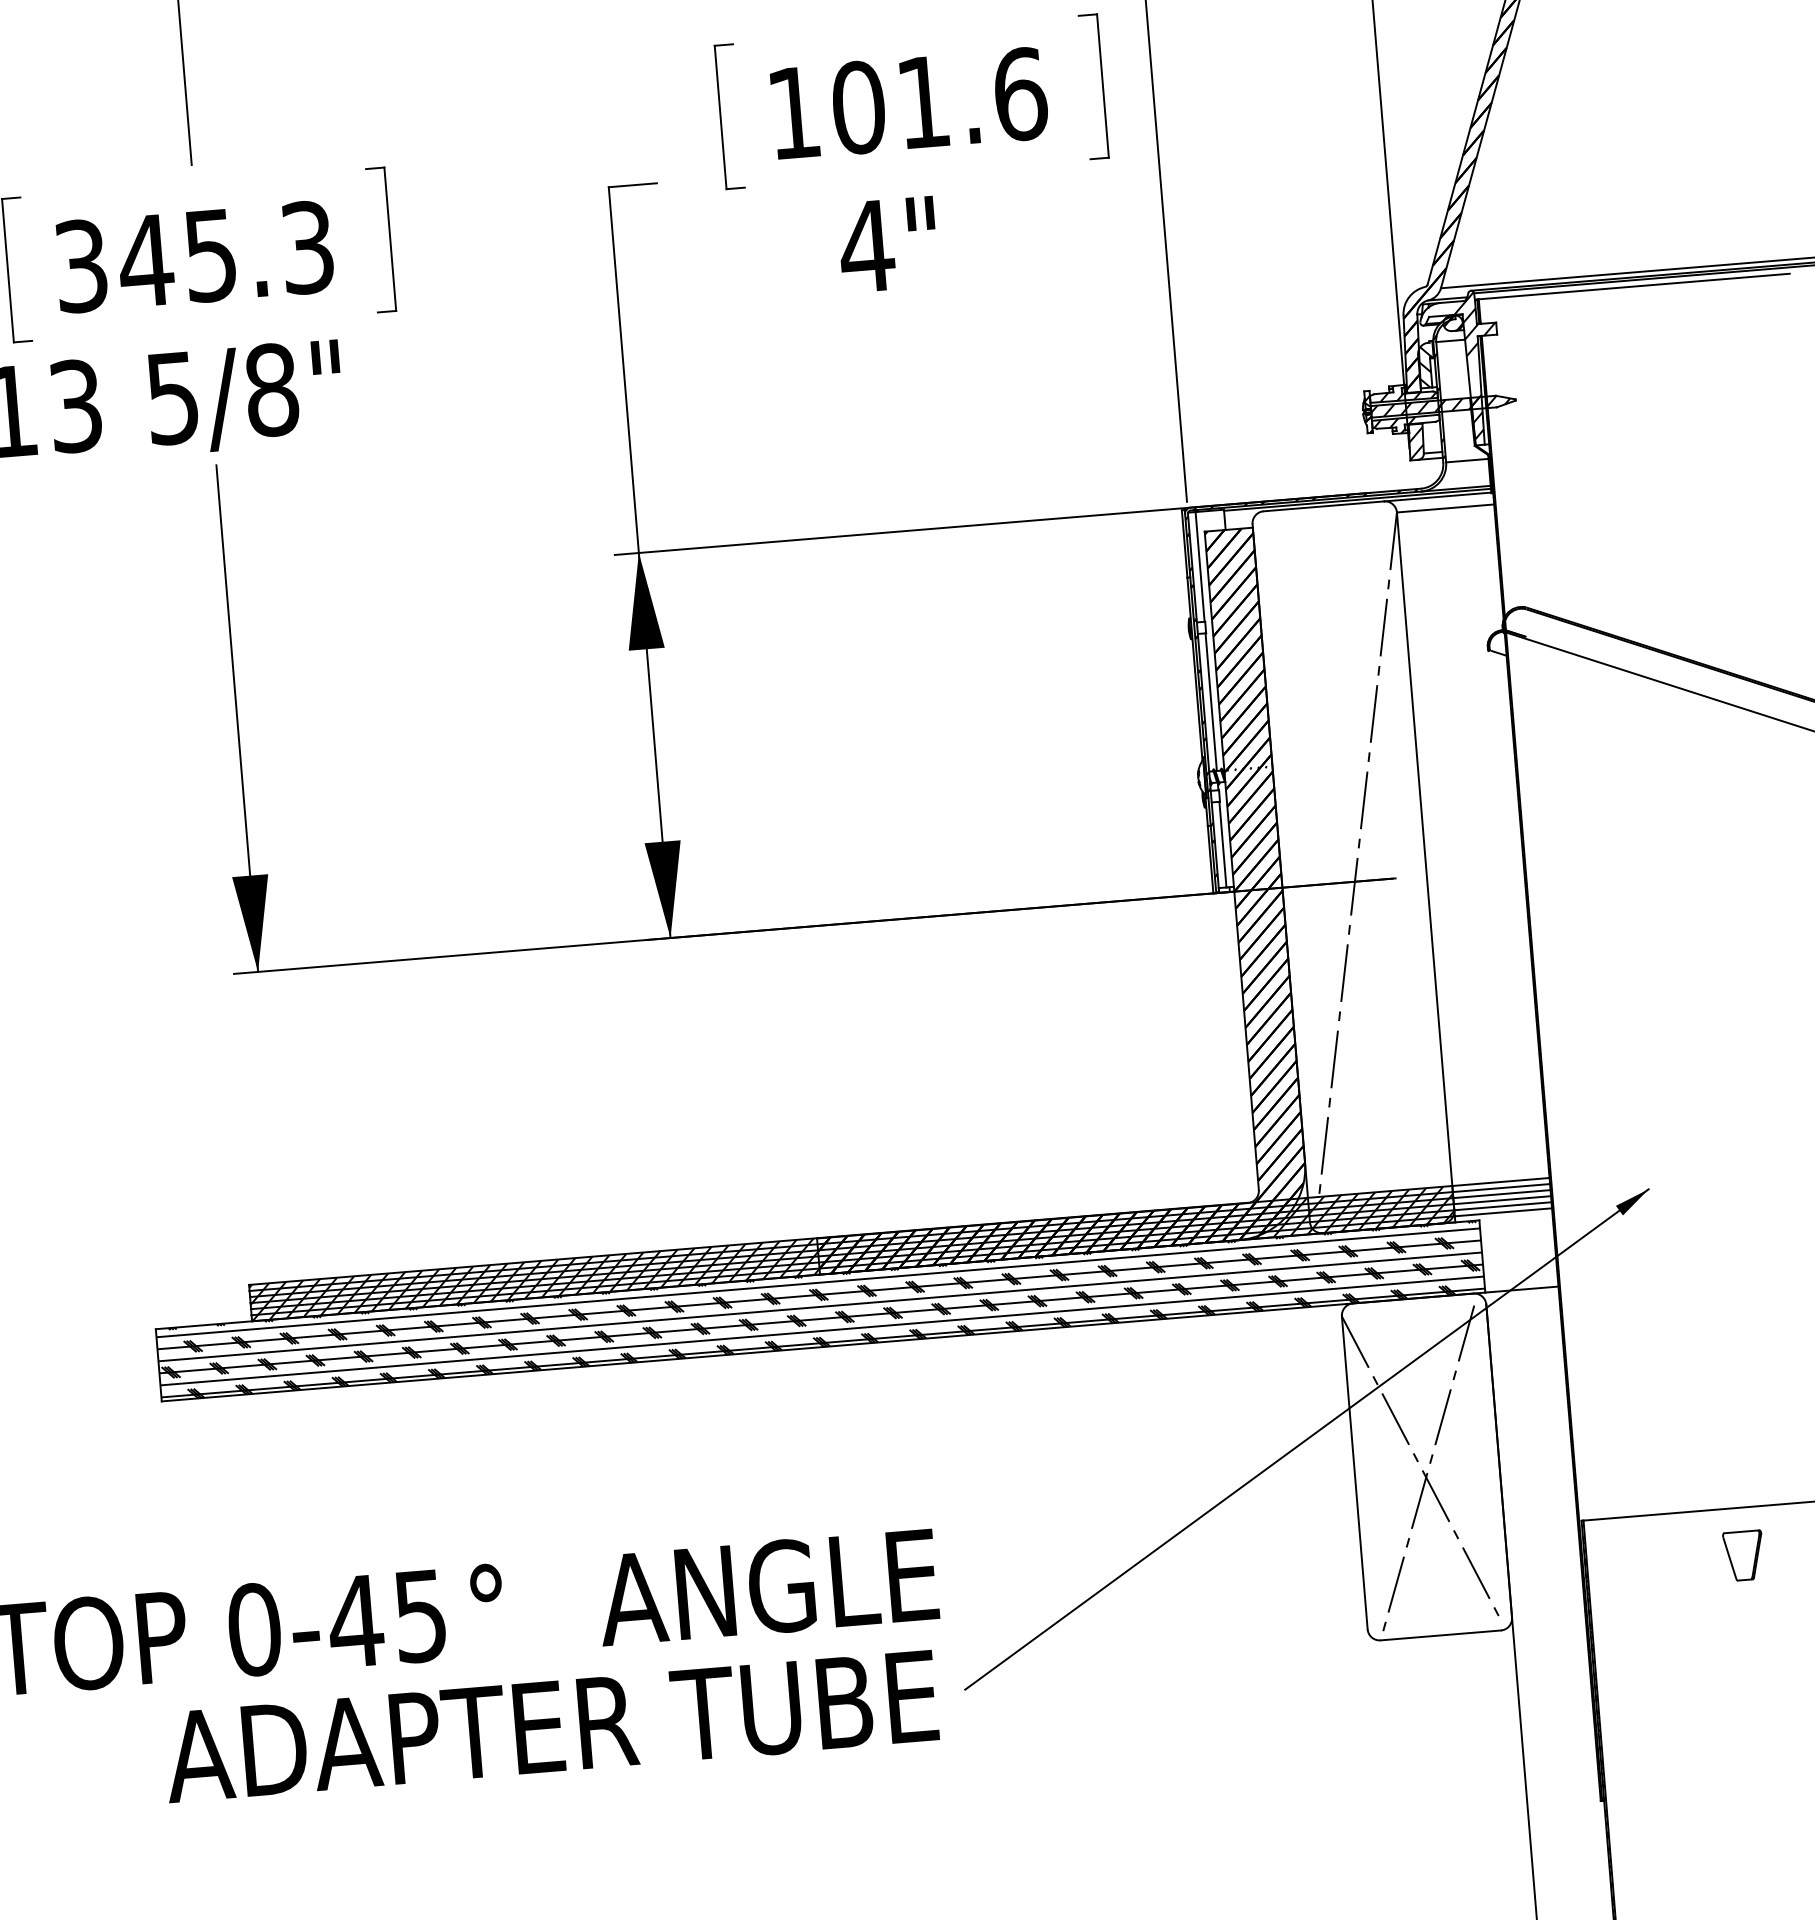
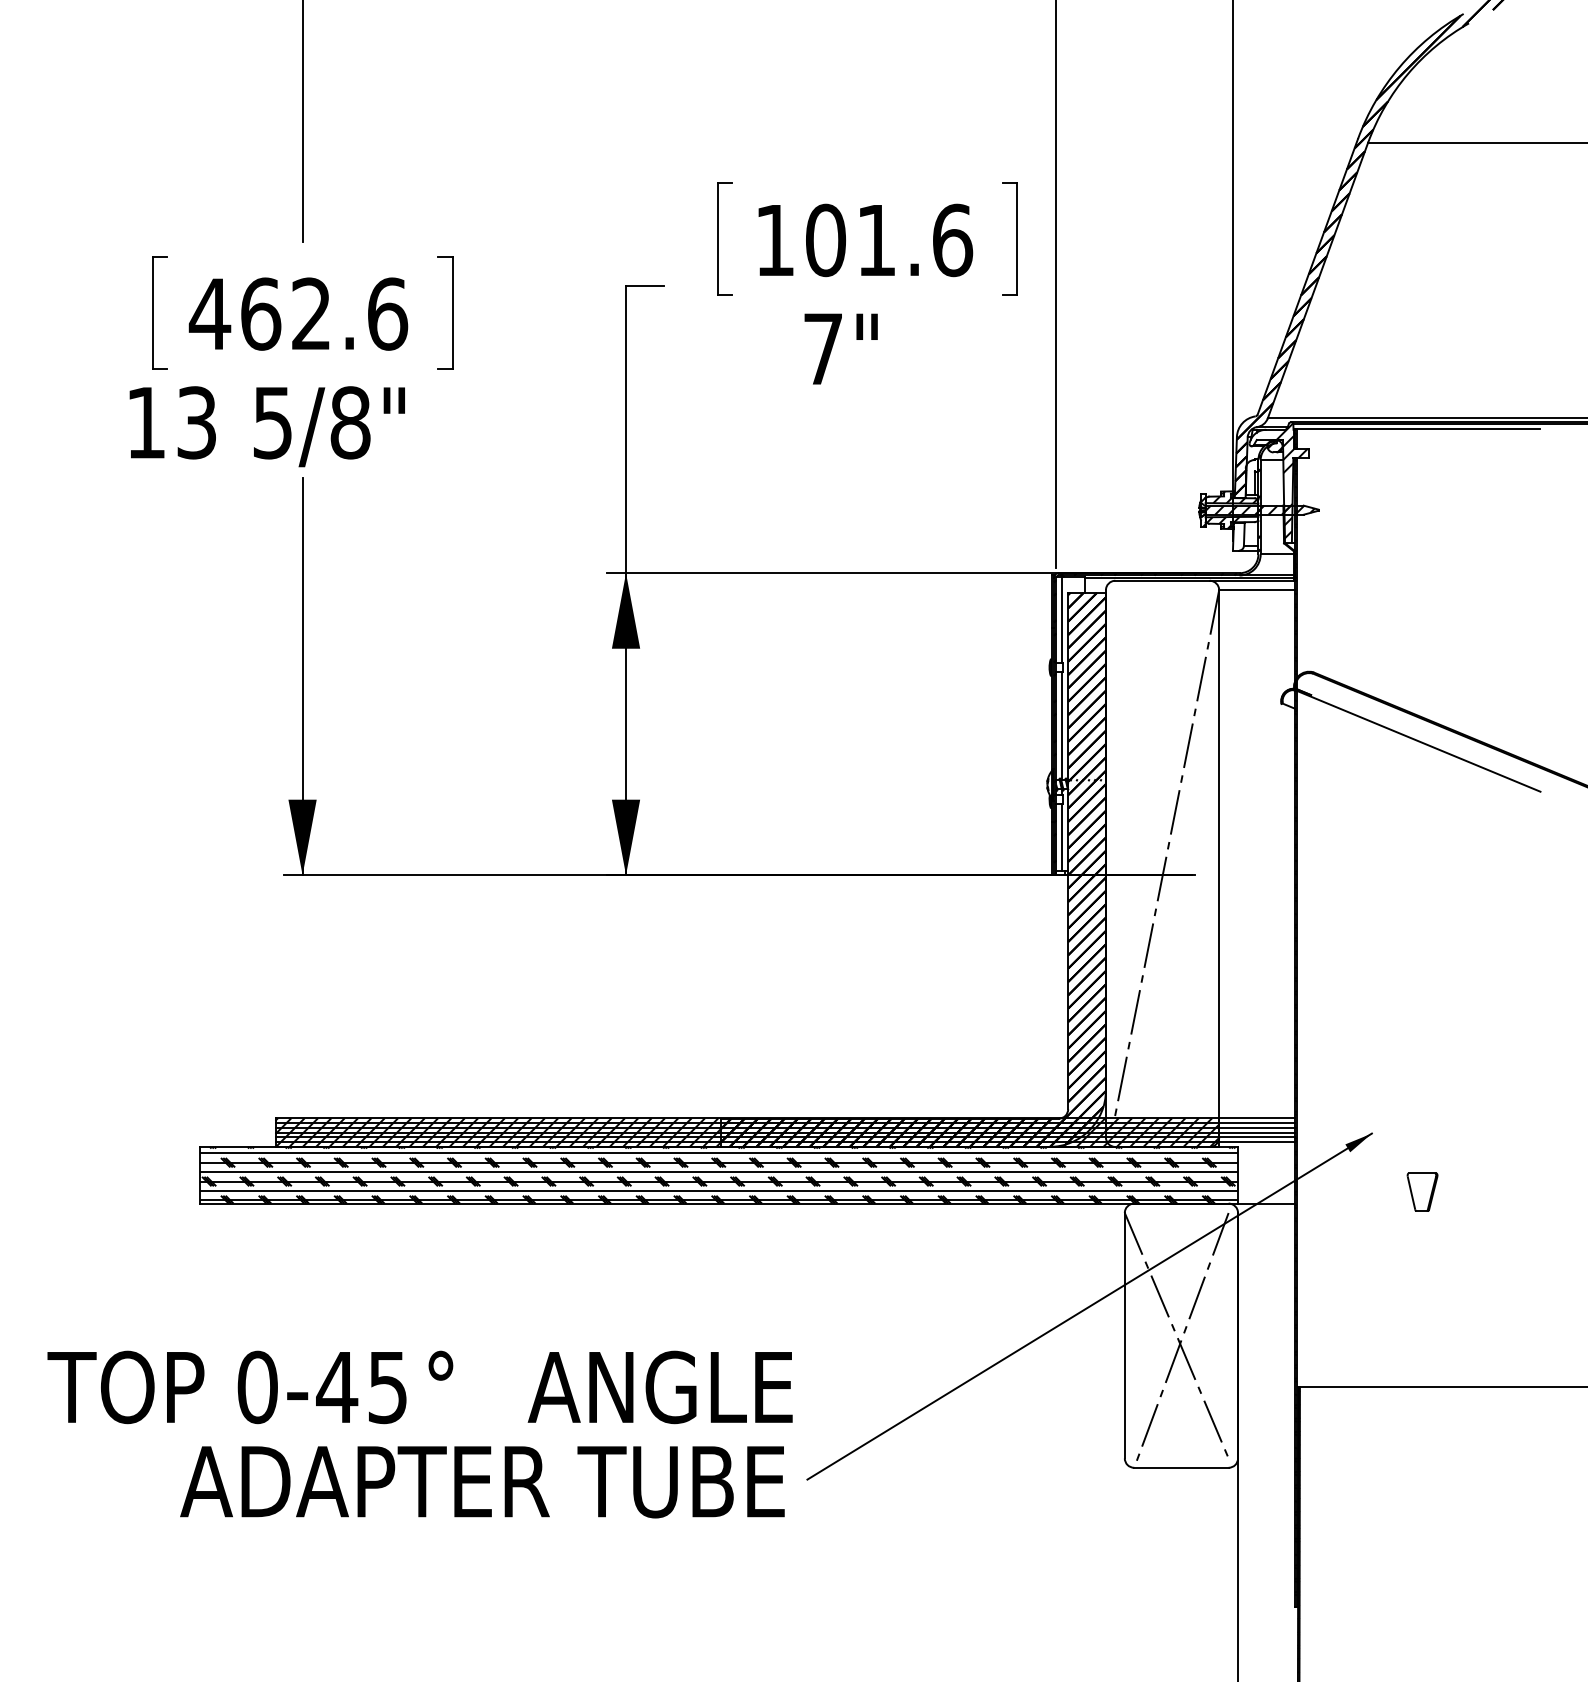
text: (867, 245) -> (823, 348), 4" -> 7"
text: (193, 256) -> (298, 313), 345.3 -> 462.6
hatch: (1426, 364) -> (1251, 476), removed
hatch: (1415, 441) -> (1238, 536), removed
part: (1743, 1554) -> (1422, 1191), moved

